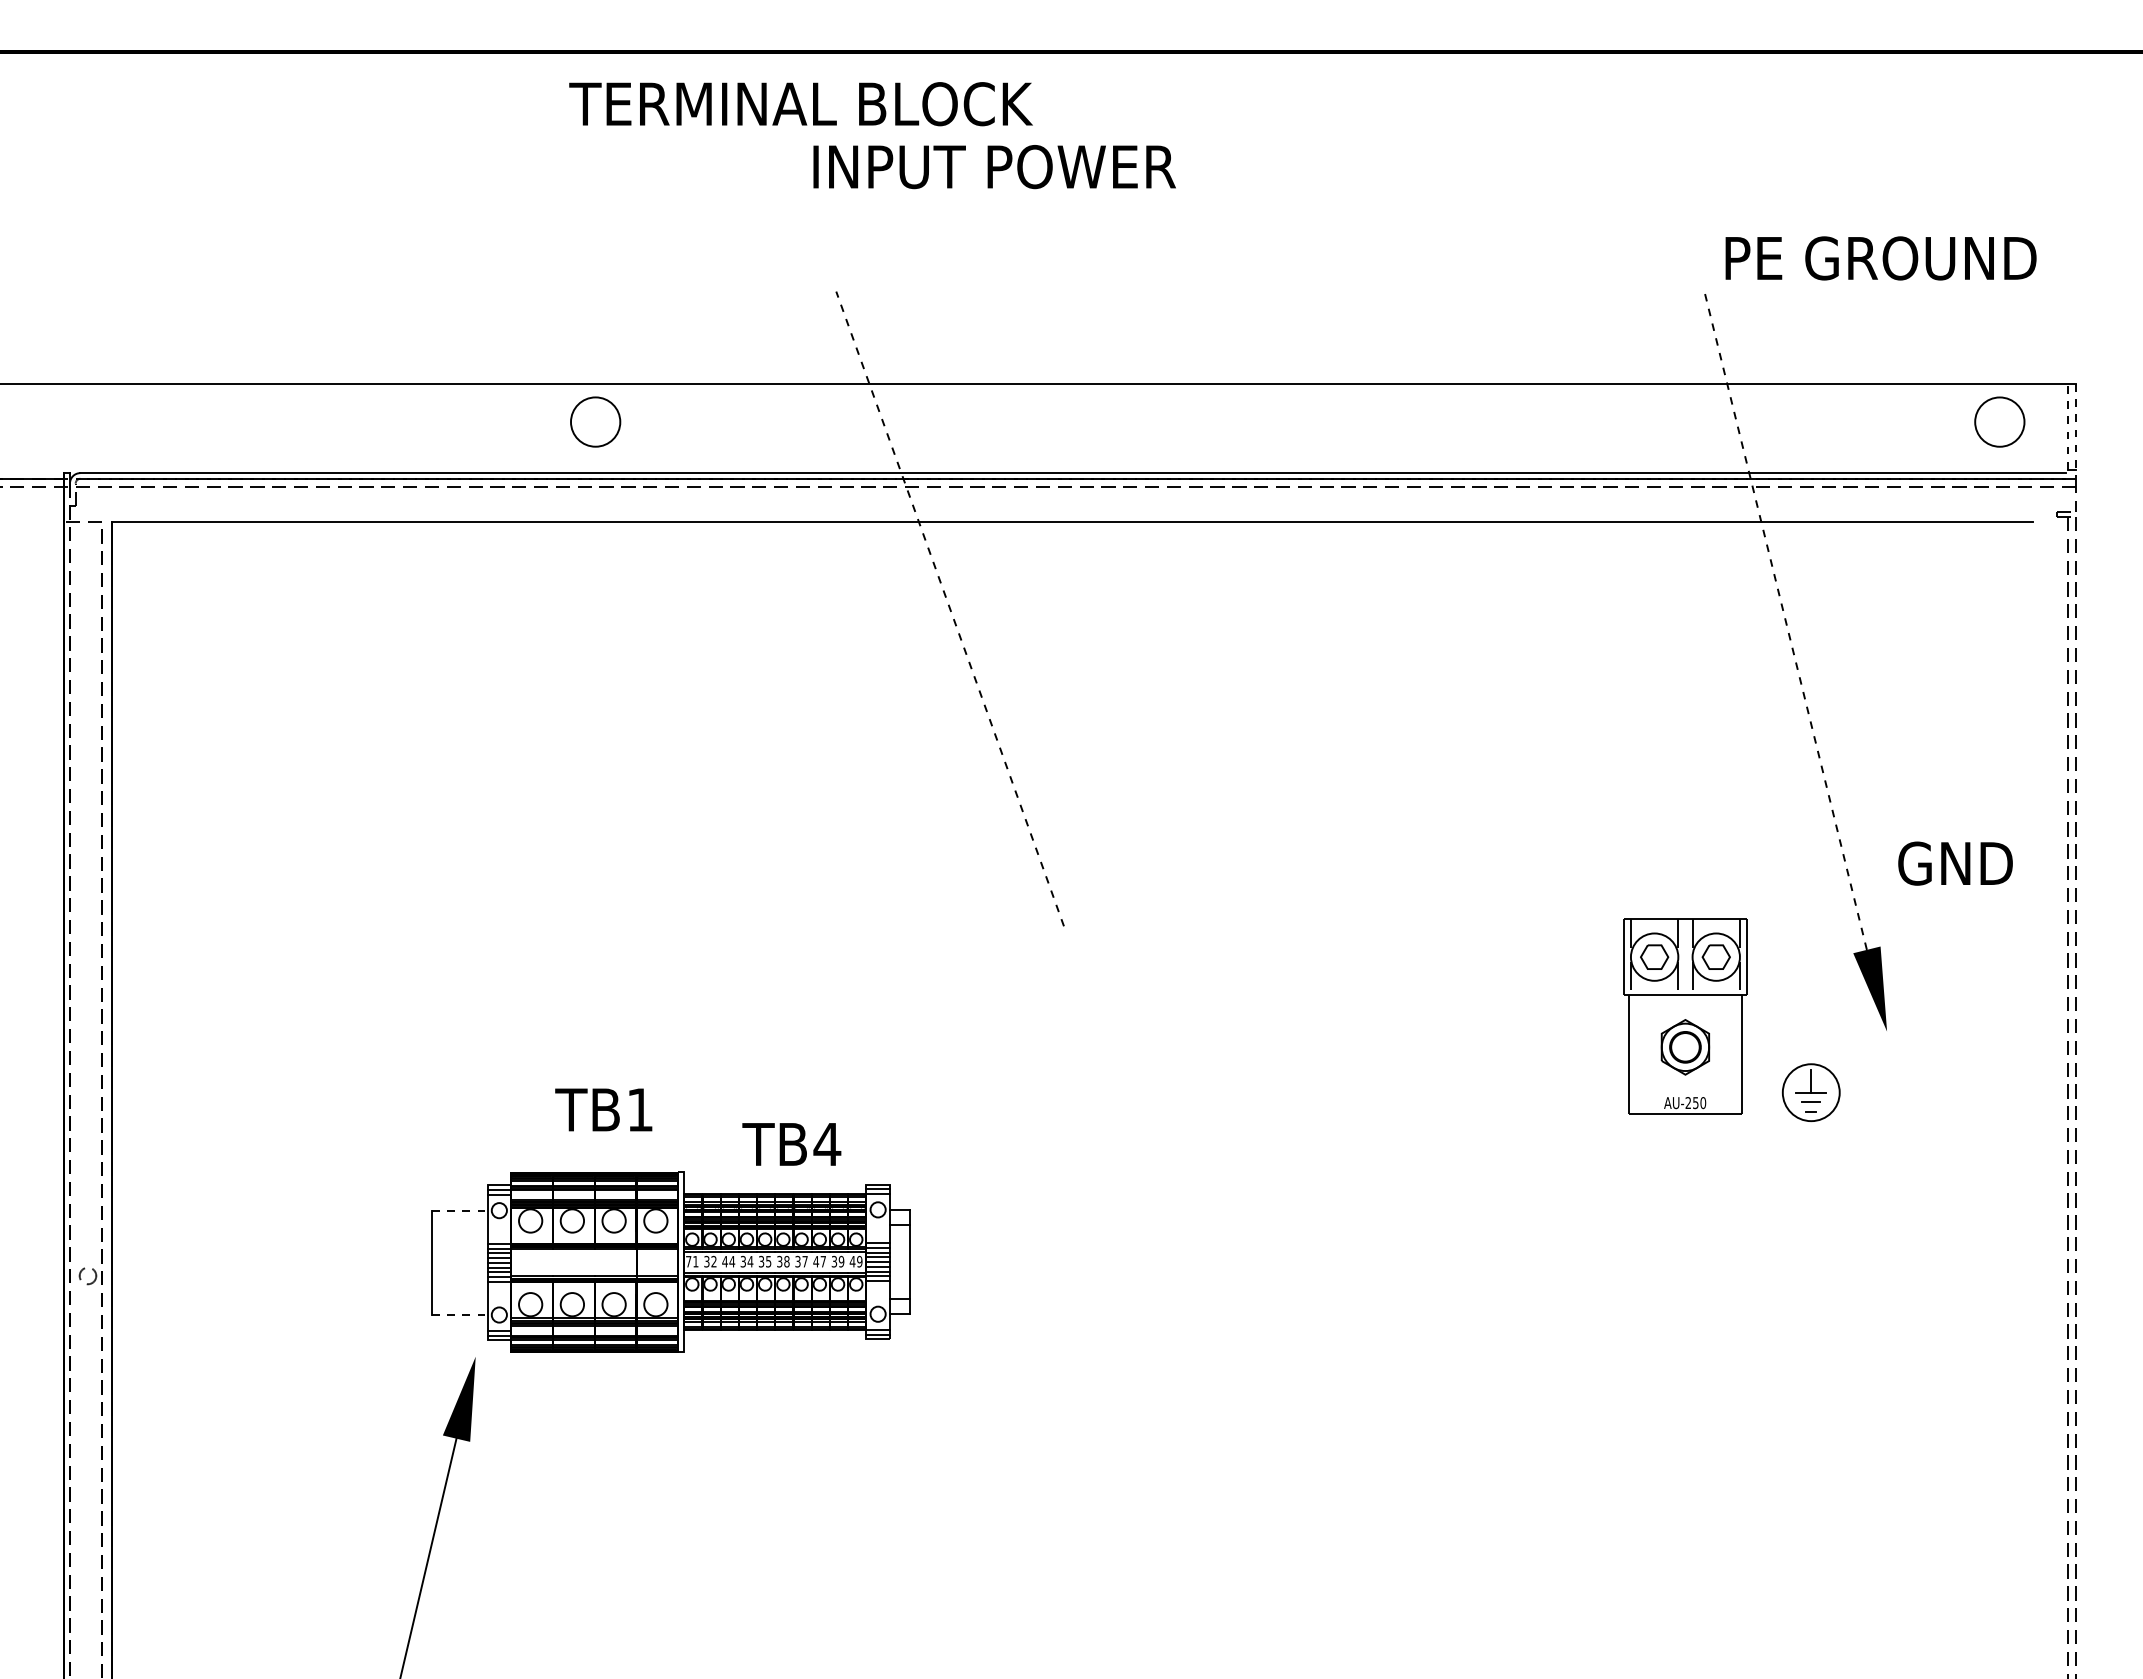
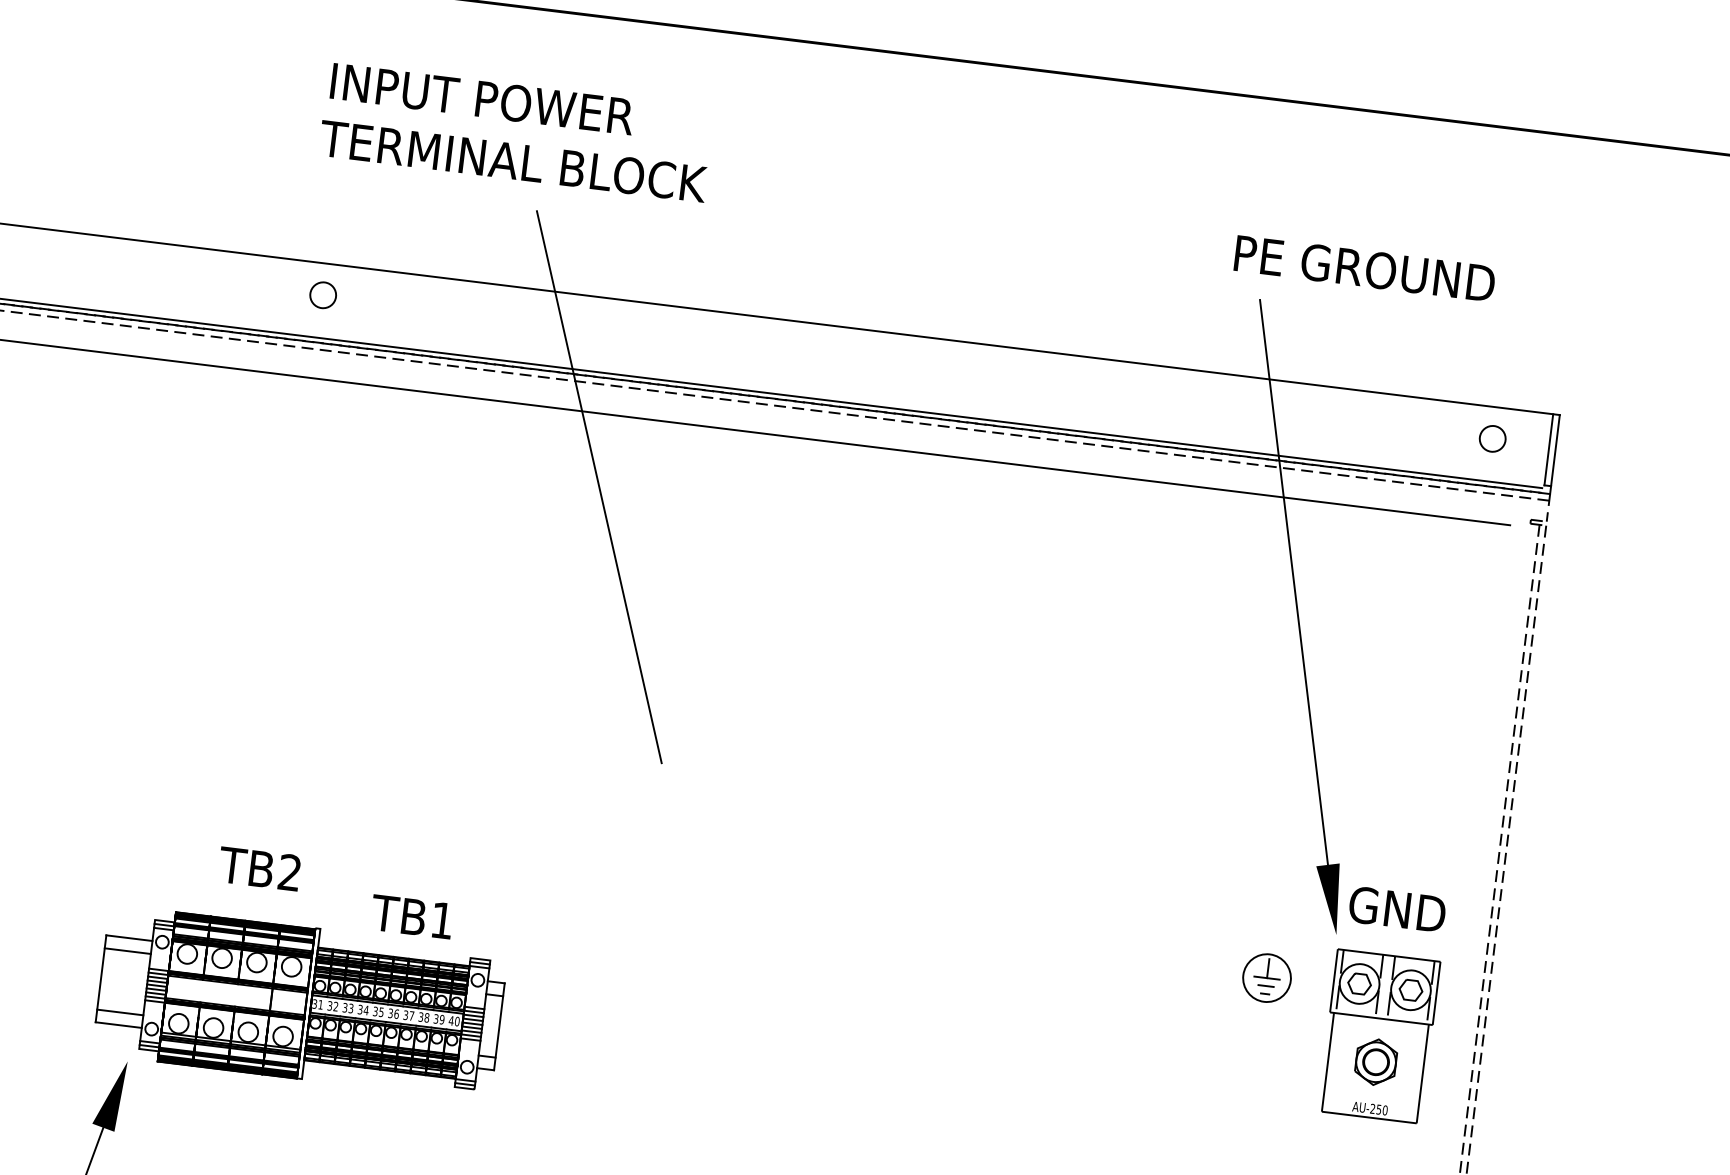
text: (800, 104) -> (512, 161), moved
text: (994, 167) -> (482, 99), moved
text: (1880, 258) -> (1364, 268), moved
circle: (595, 421) -> (323, 294), size x0.62
circle: (1999, 421) -> (1492, 438), size x0.62
line: (2067, 426) -> (1548, 449), dashed -> solid
line: (2075, 432) -> (1554, 455), dashed -> solid
line: (949, 608) -> (598, 486), dashed -> solid
line: (1785, 620) -> (1293, 582), dashed -> solid
text: (1955, 863) -> (1397, 909), moved
part: (1685, 1016) -> (1379, 1036), moved
text: (639, 1109) -> (289, 872), TB1 -> TB2
text: (827, 1144) -> (442, 920), TB4 -> TB1
line: (459, 1210) -> (129, 938), dashed -> solid
line: (459, 1226) -> (127, 951), added
text: (688, 1261) -> (314, 1003), 71 -> 31
text: (728, 1261) -> (348, 1007), 44 -> 33
text: (786, 1261) -> (396, 1013), 38 -> 36
text: (819, 1261) -> (423, 1017), 47 -> 38
text: (859, 1261) -> (457, 1021), 49 -> 40
line: (459, 1299) -> (120, 1012), added
line: (459, 1315) -> (118, 1025), dashed -> solid

